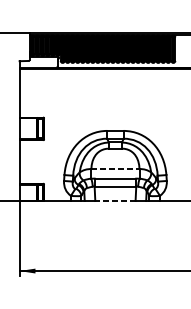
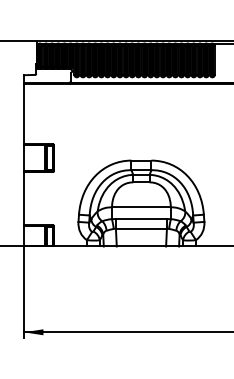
line: (115, 169) -> (141, 207), dashed -> solid
line: (115, 201) -> (141, 246), dashed -> solid

